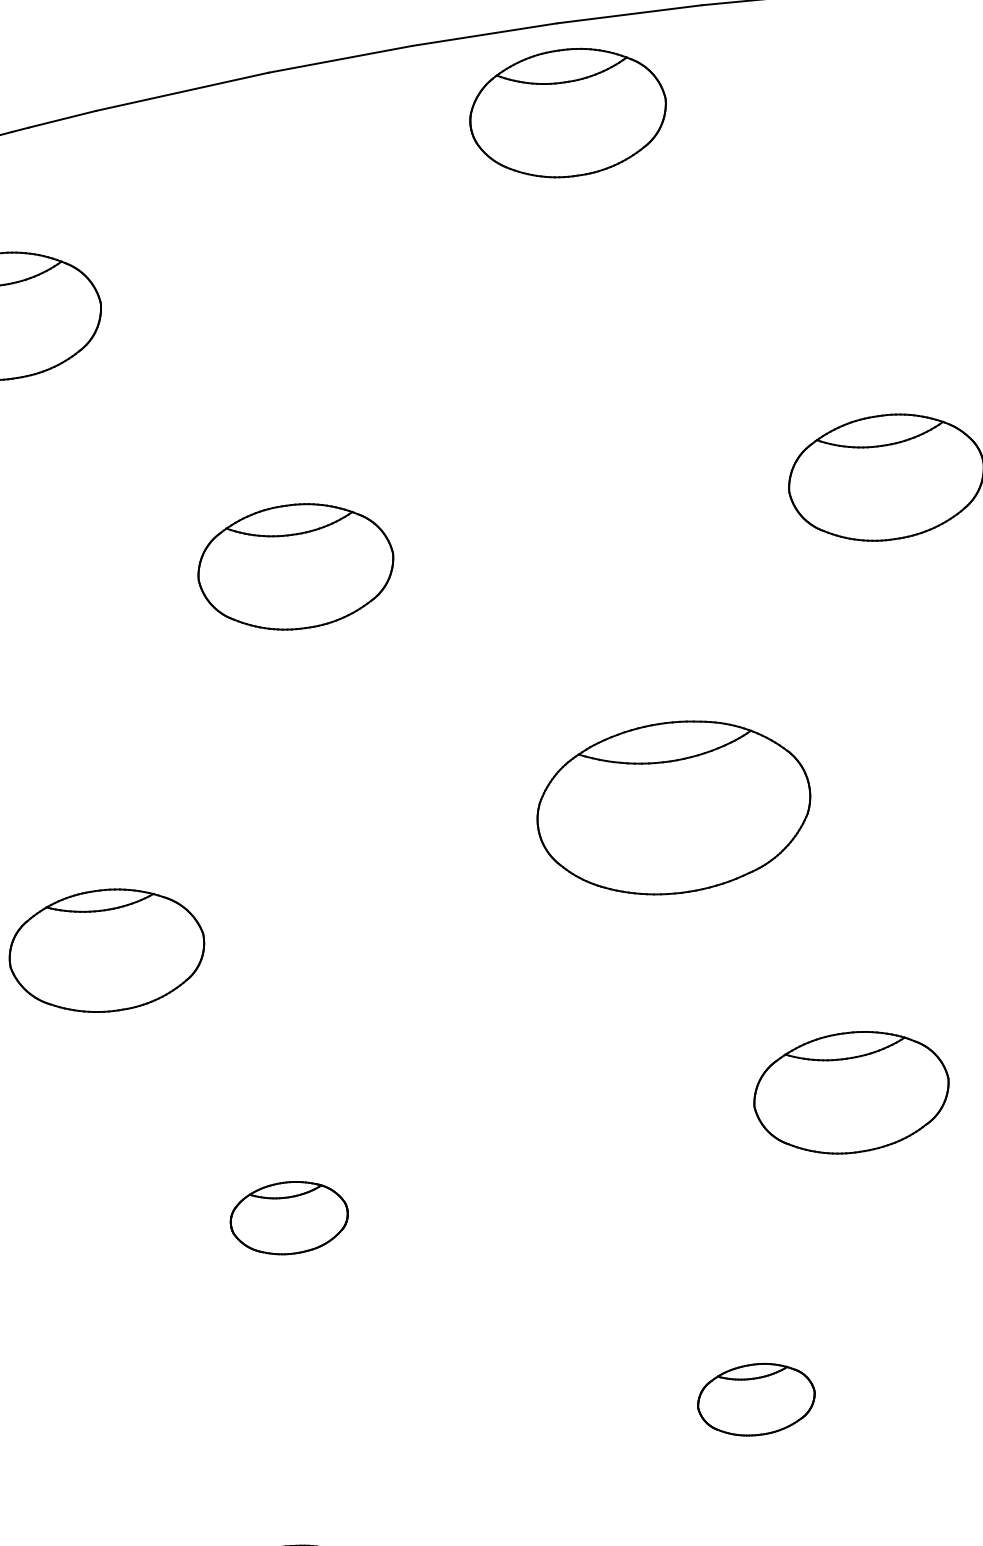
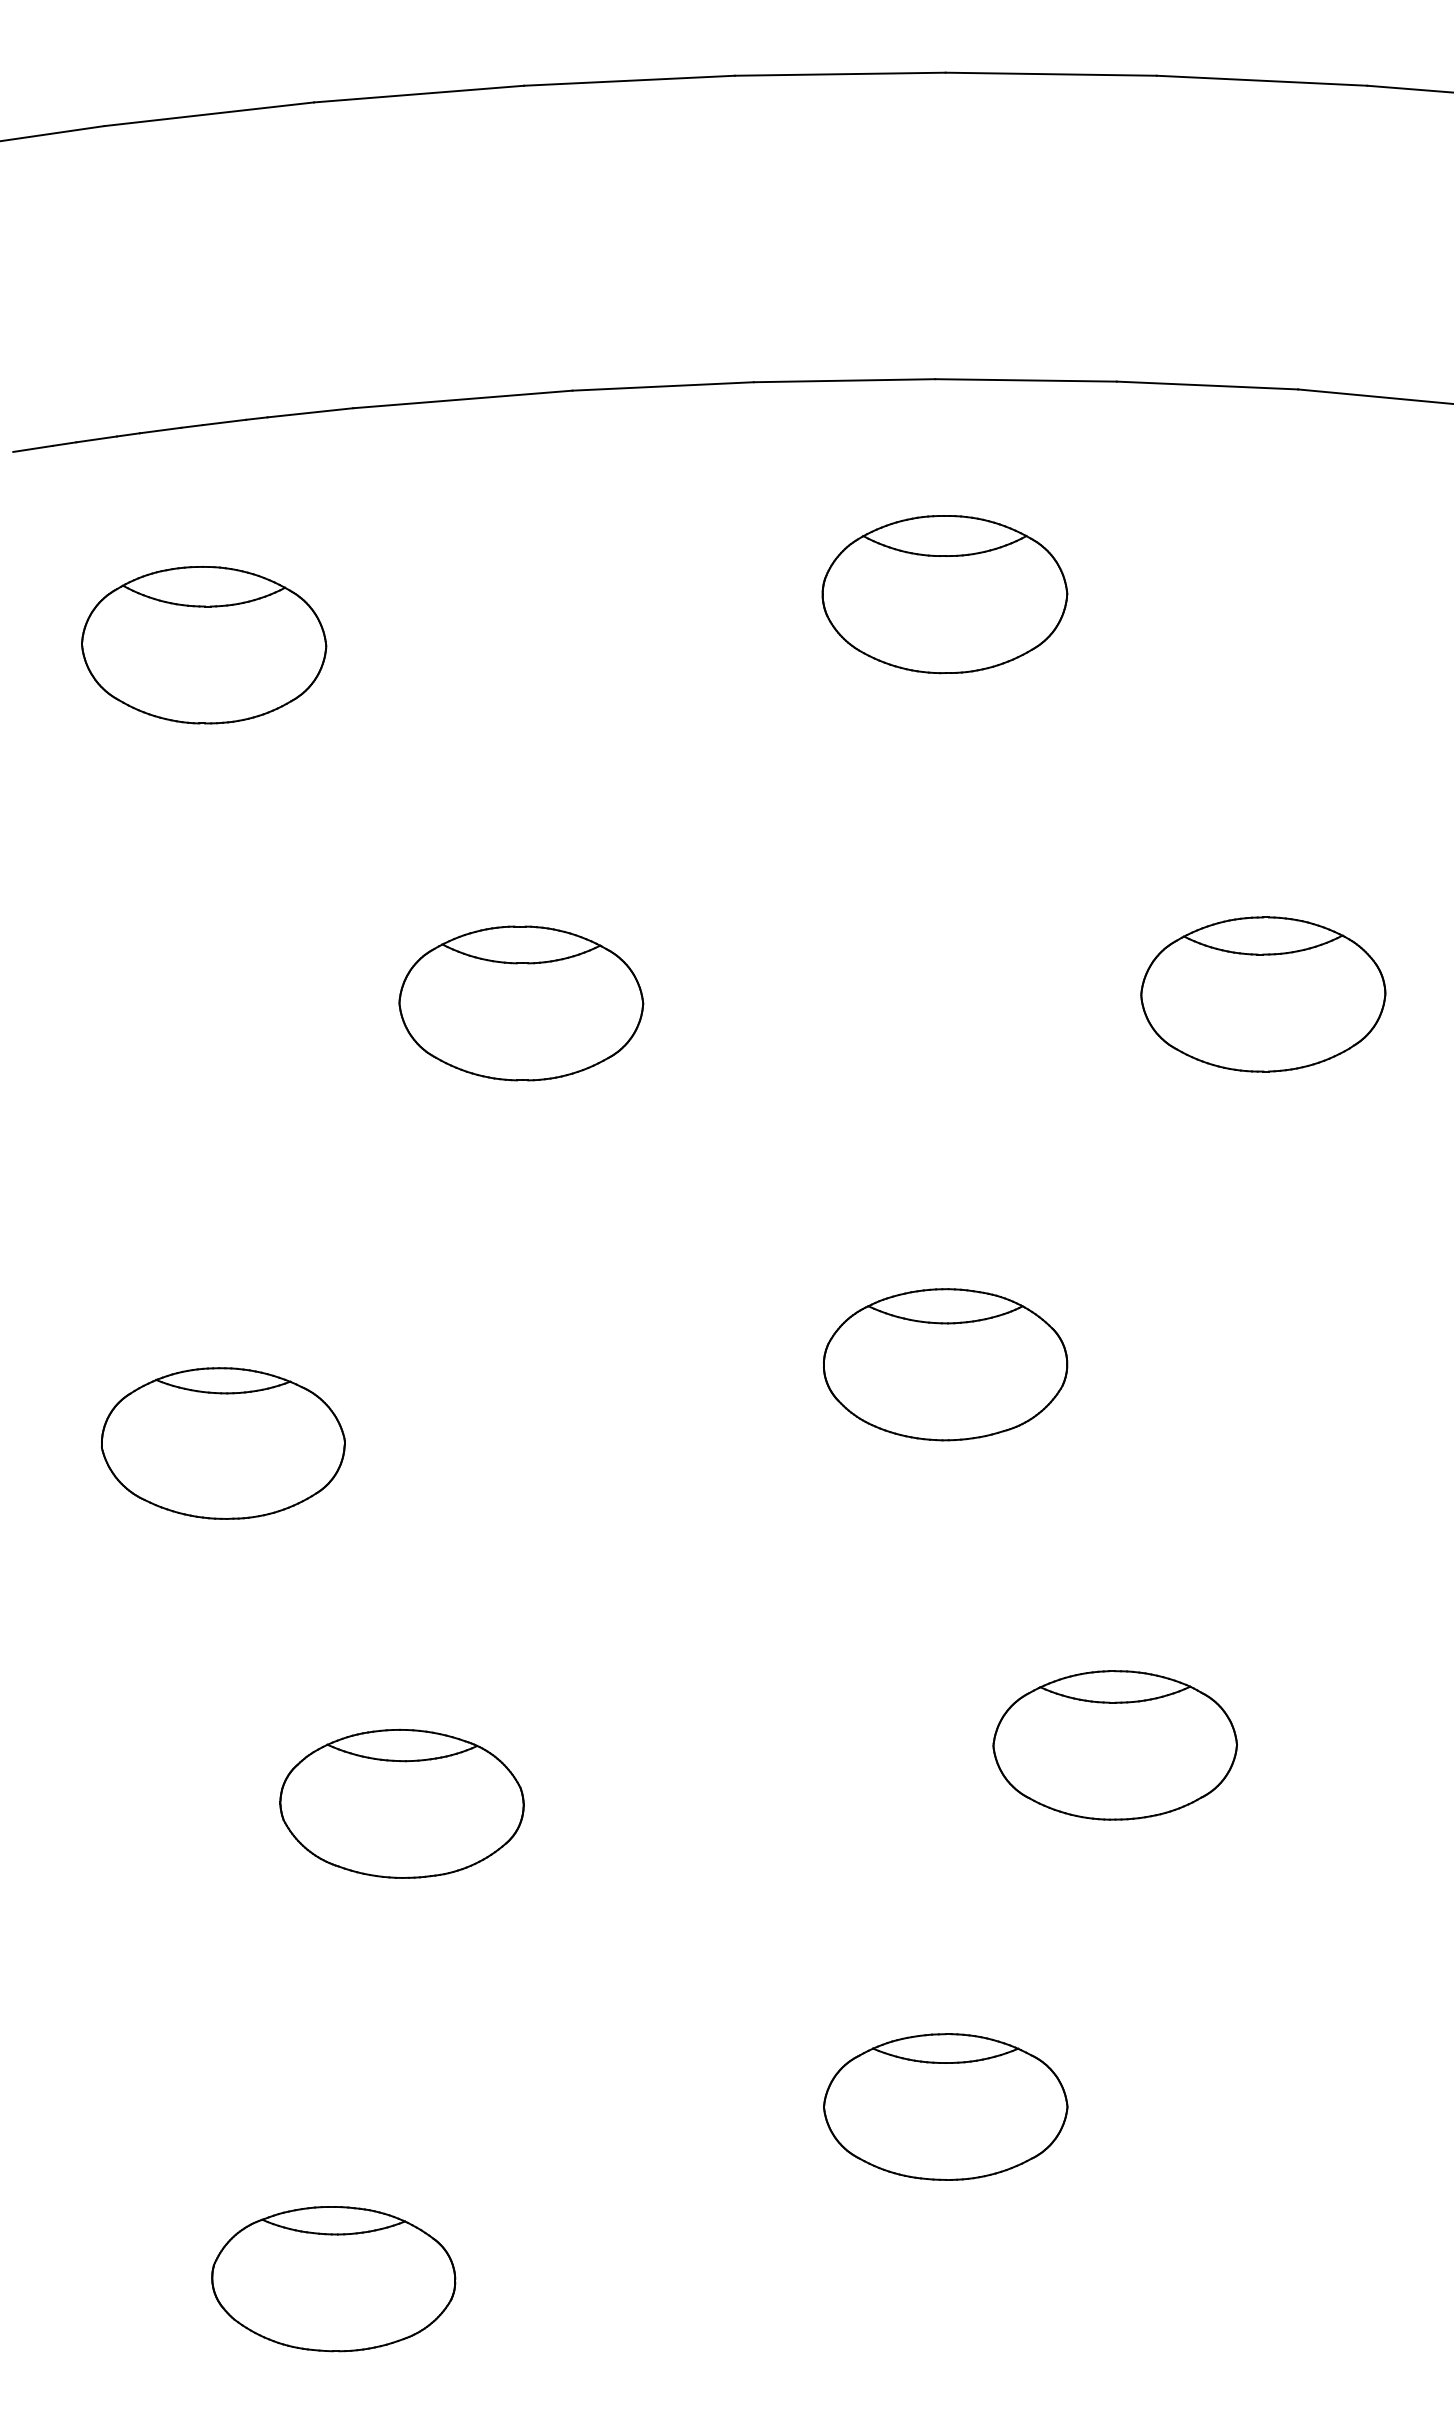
part: (567, 113) -> (944, 594), moved
part: (674, 807) -> (945, 1364), size x0.71
part: (288, 1217) -> (401, 1803), size x1.67
part: (756, 1399) -> (945, 2106), size x1.67

